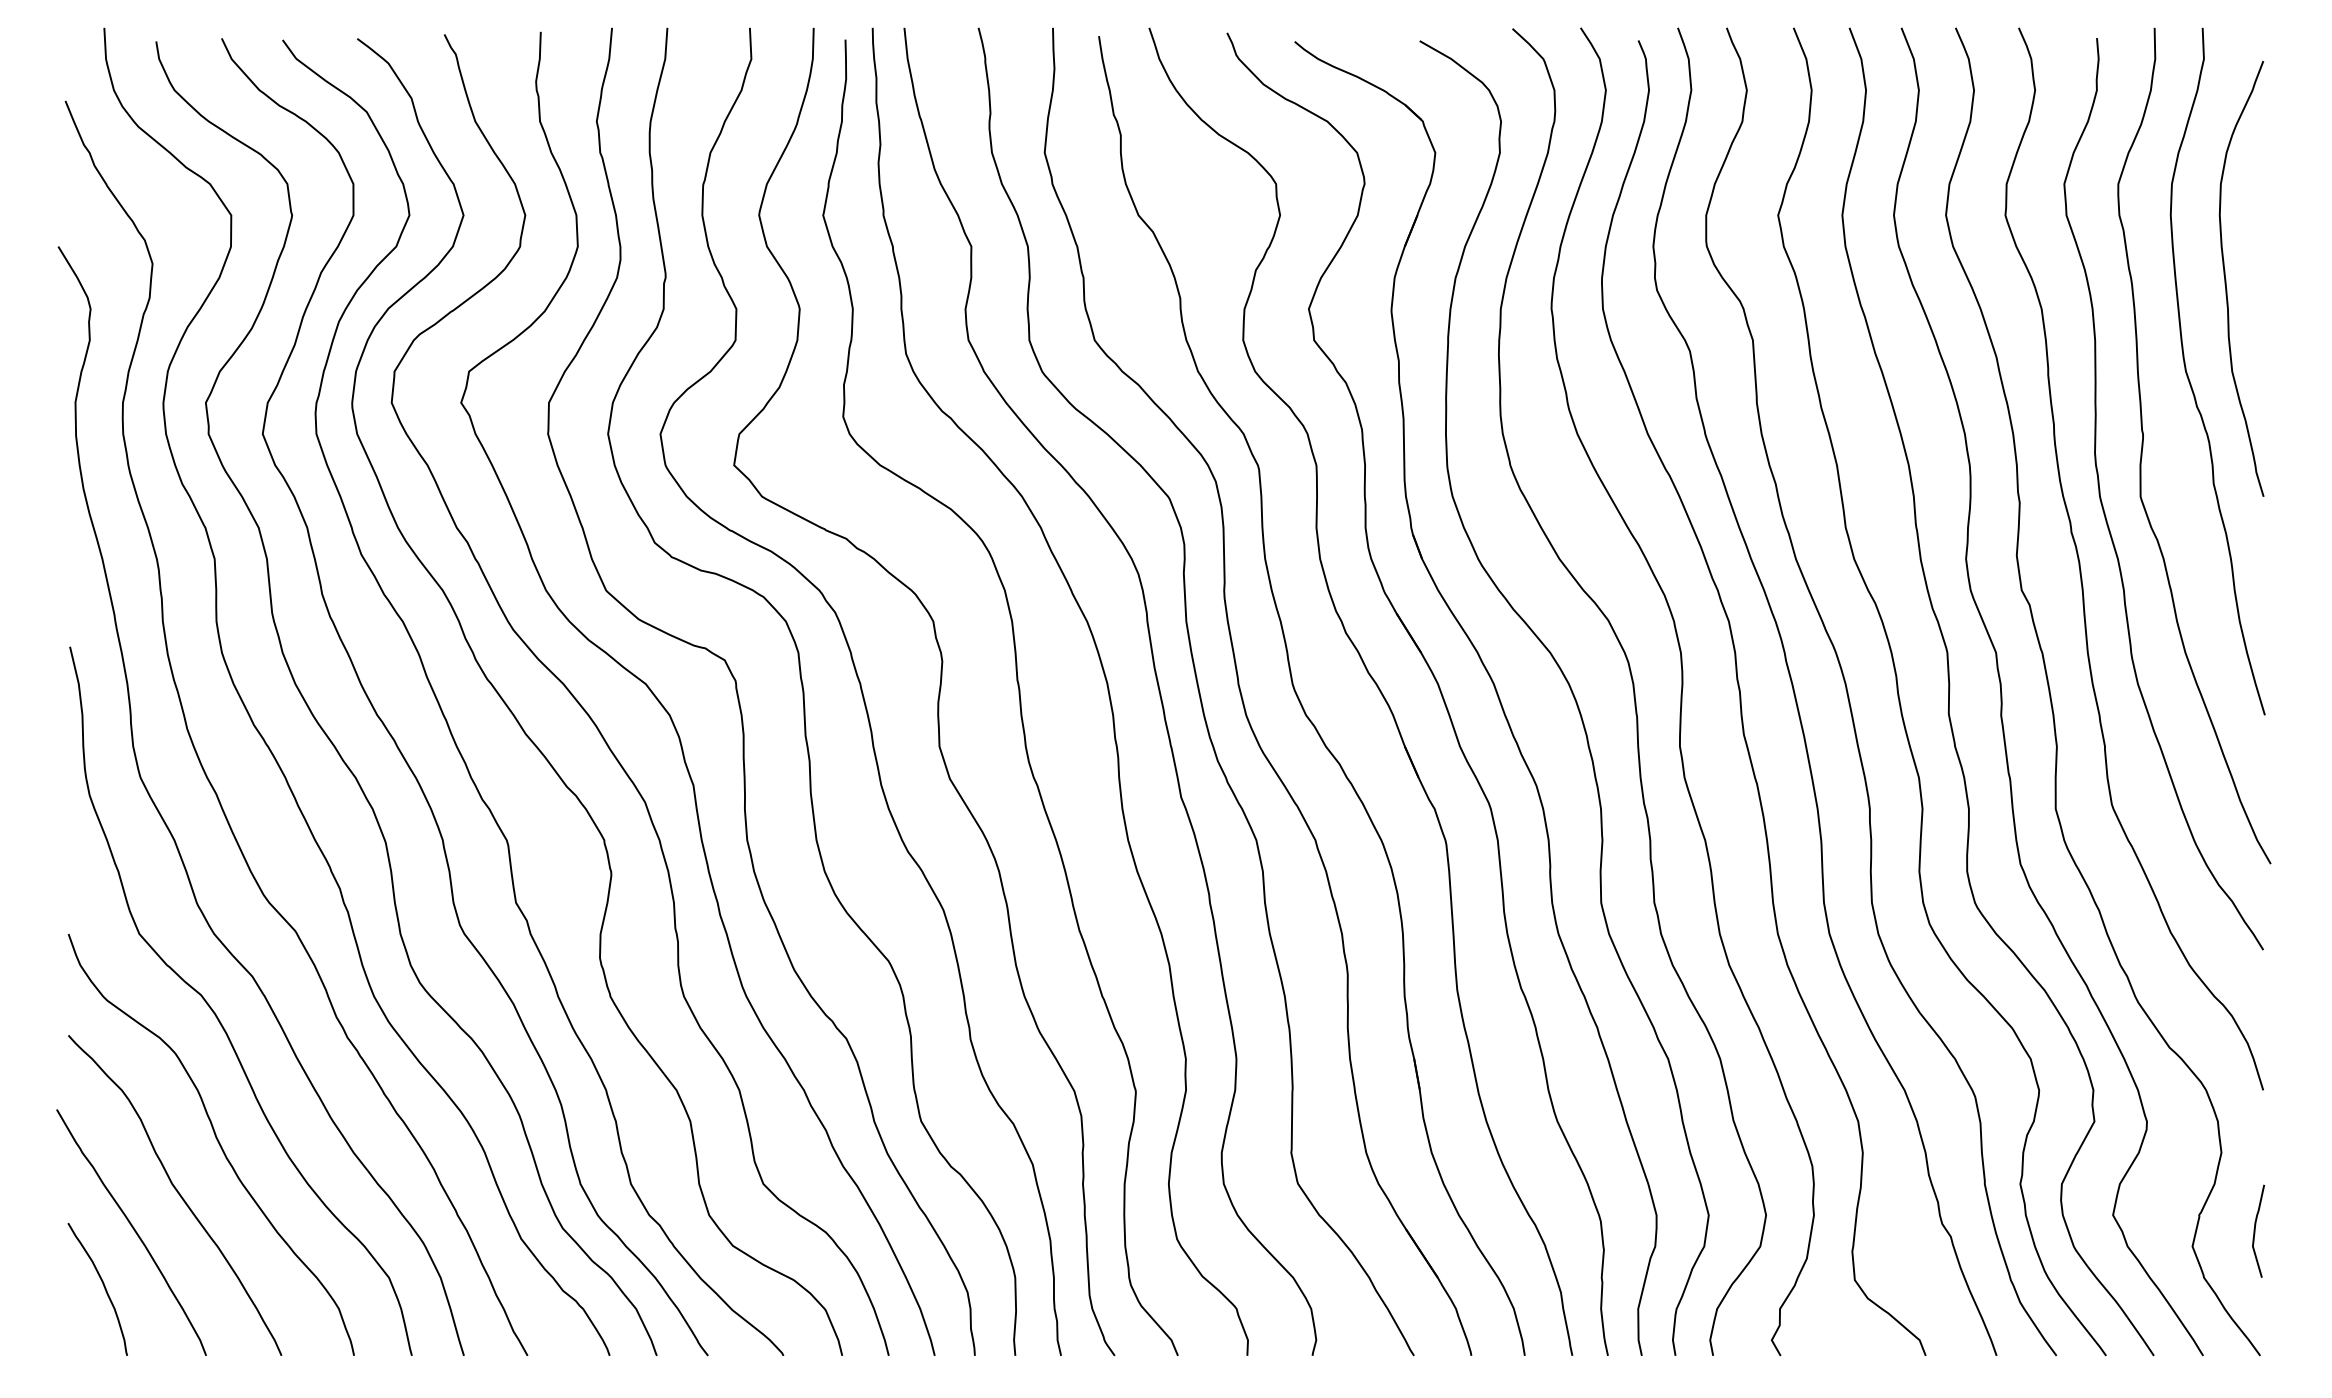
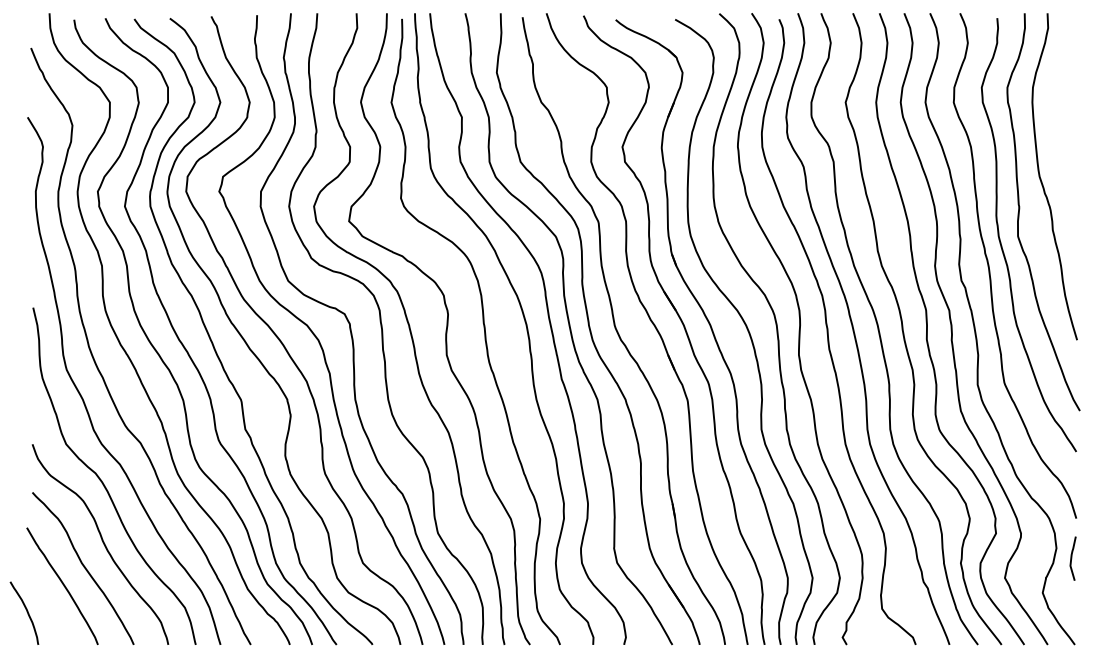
curve: (2227, 278) -> (1059, 132), removed
curve: (2257, 1230) -> (1072, 558), moved
curve: (102, 1287) -> (26, 612), moved

